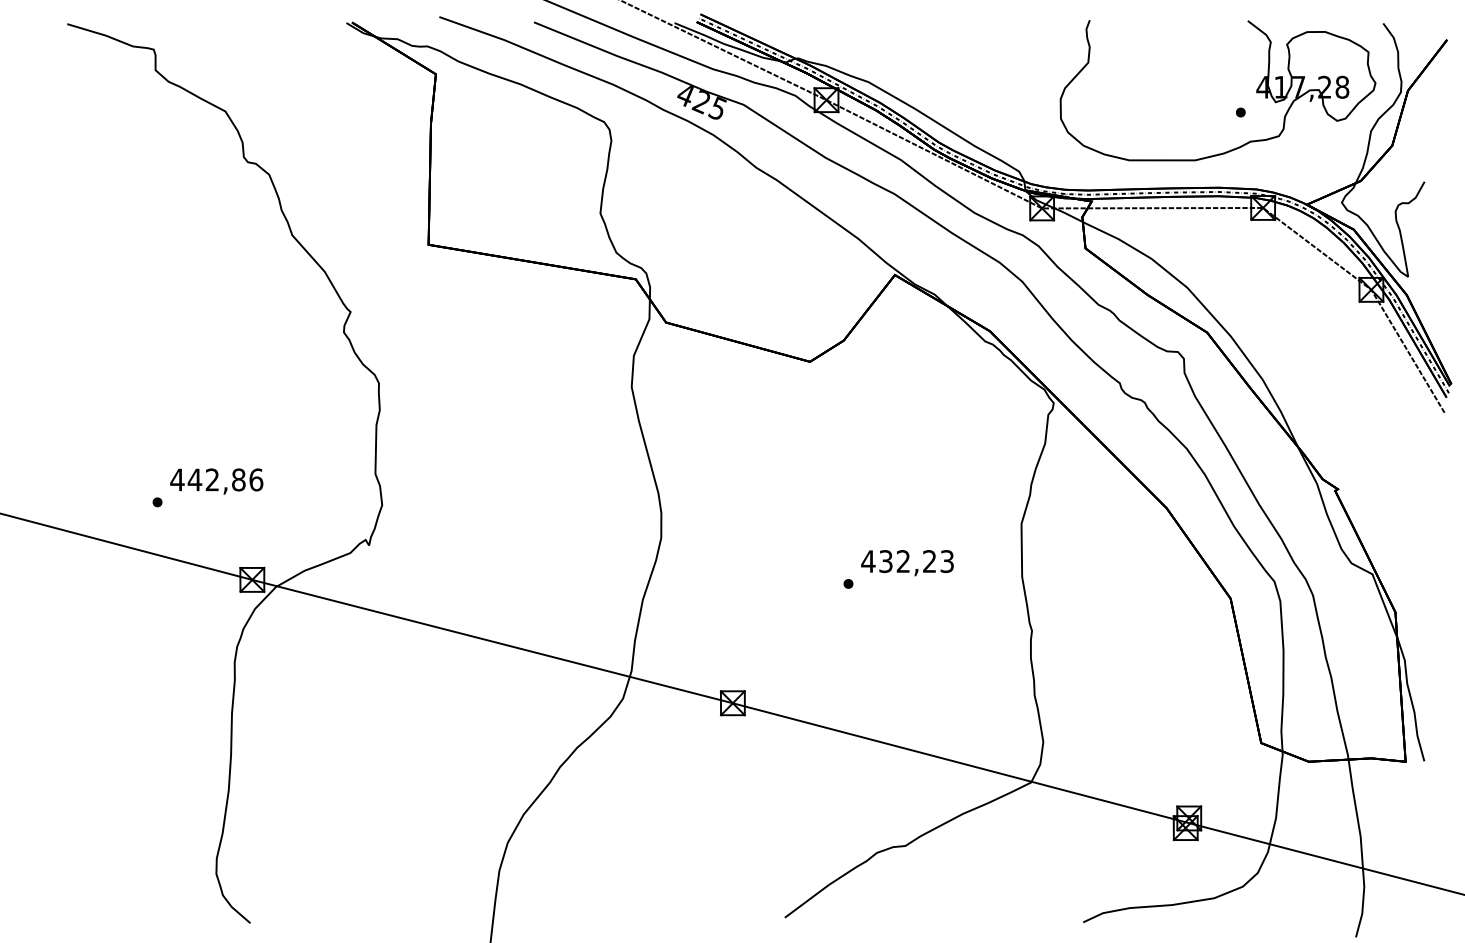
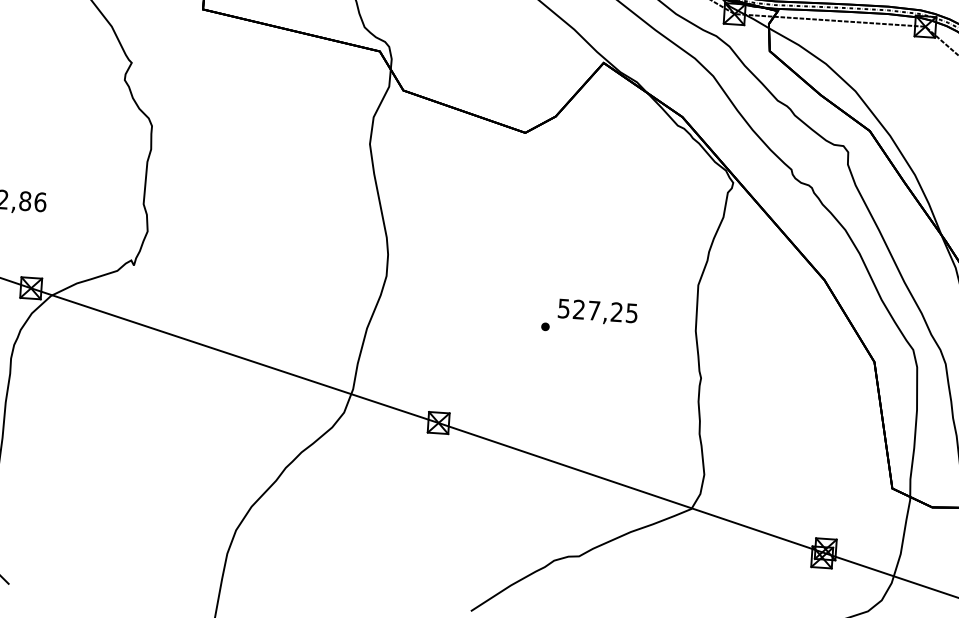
text: (907, 561) -> (597, 310), 432,23 -> 527,25

